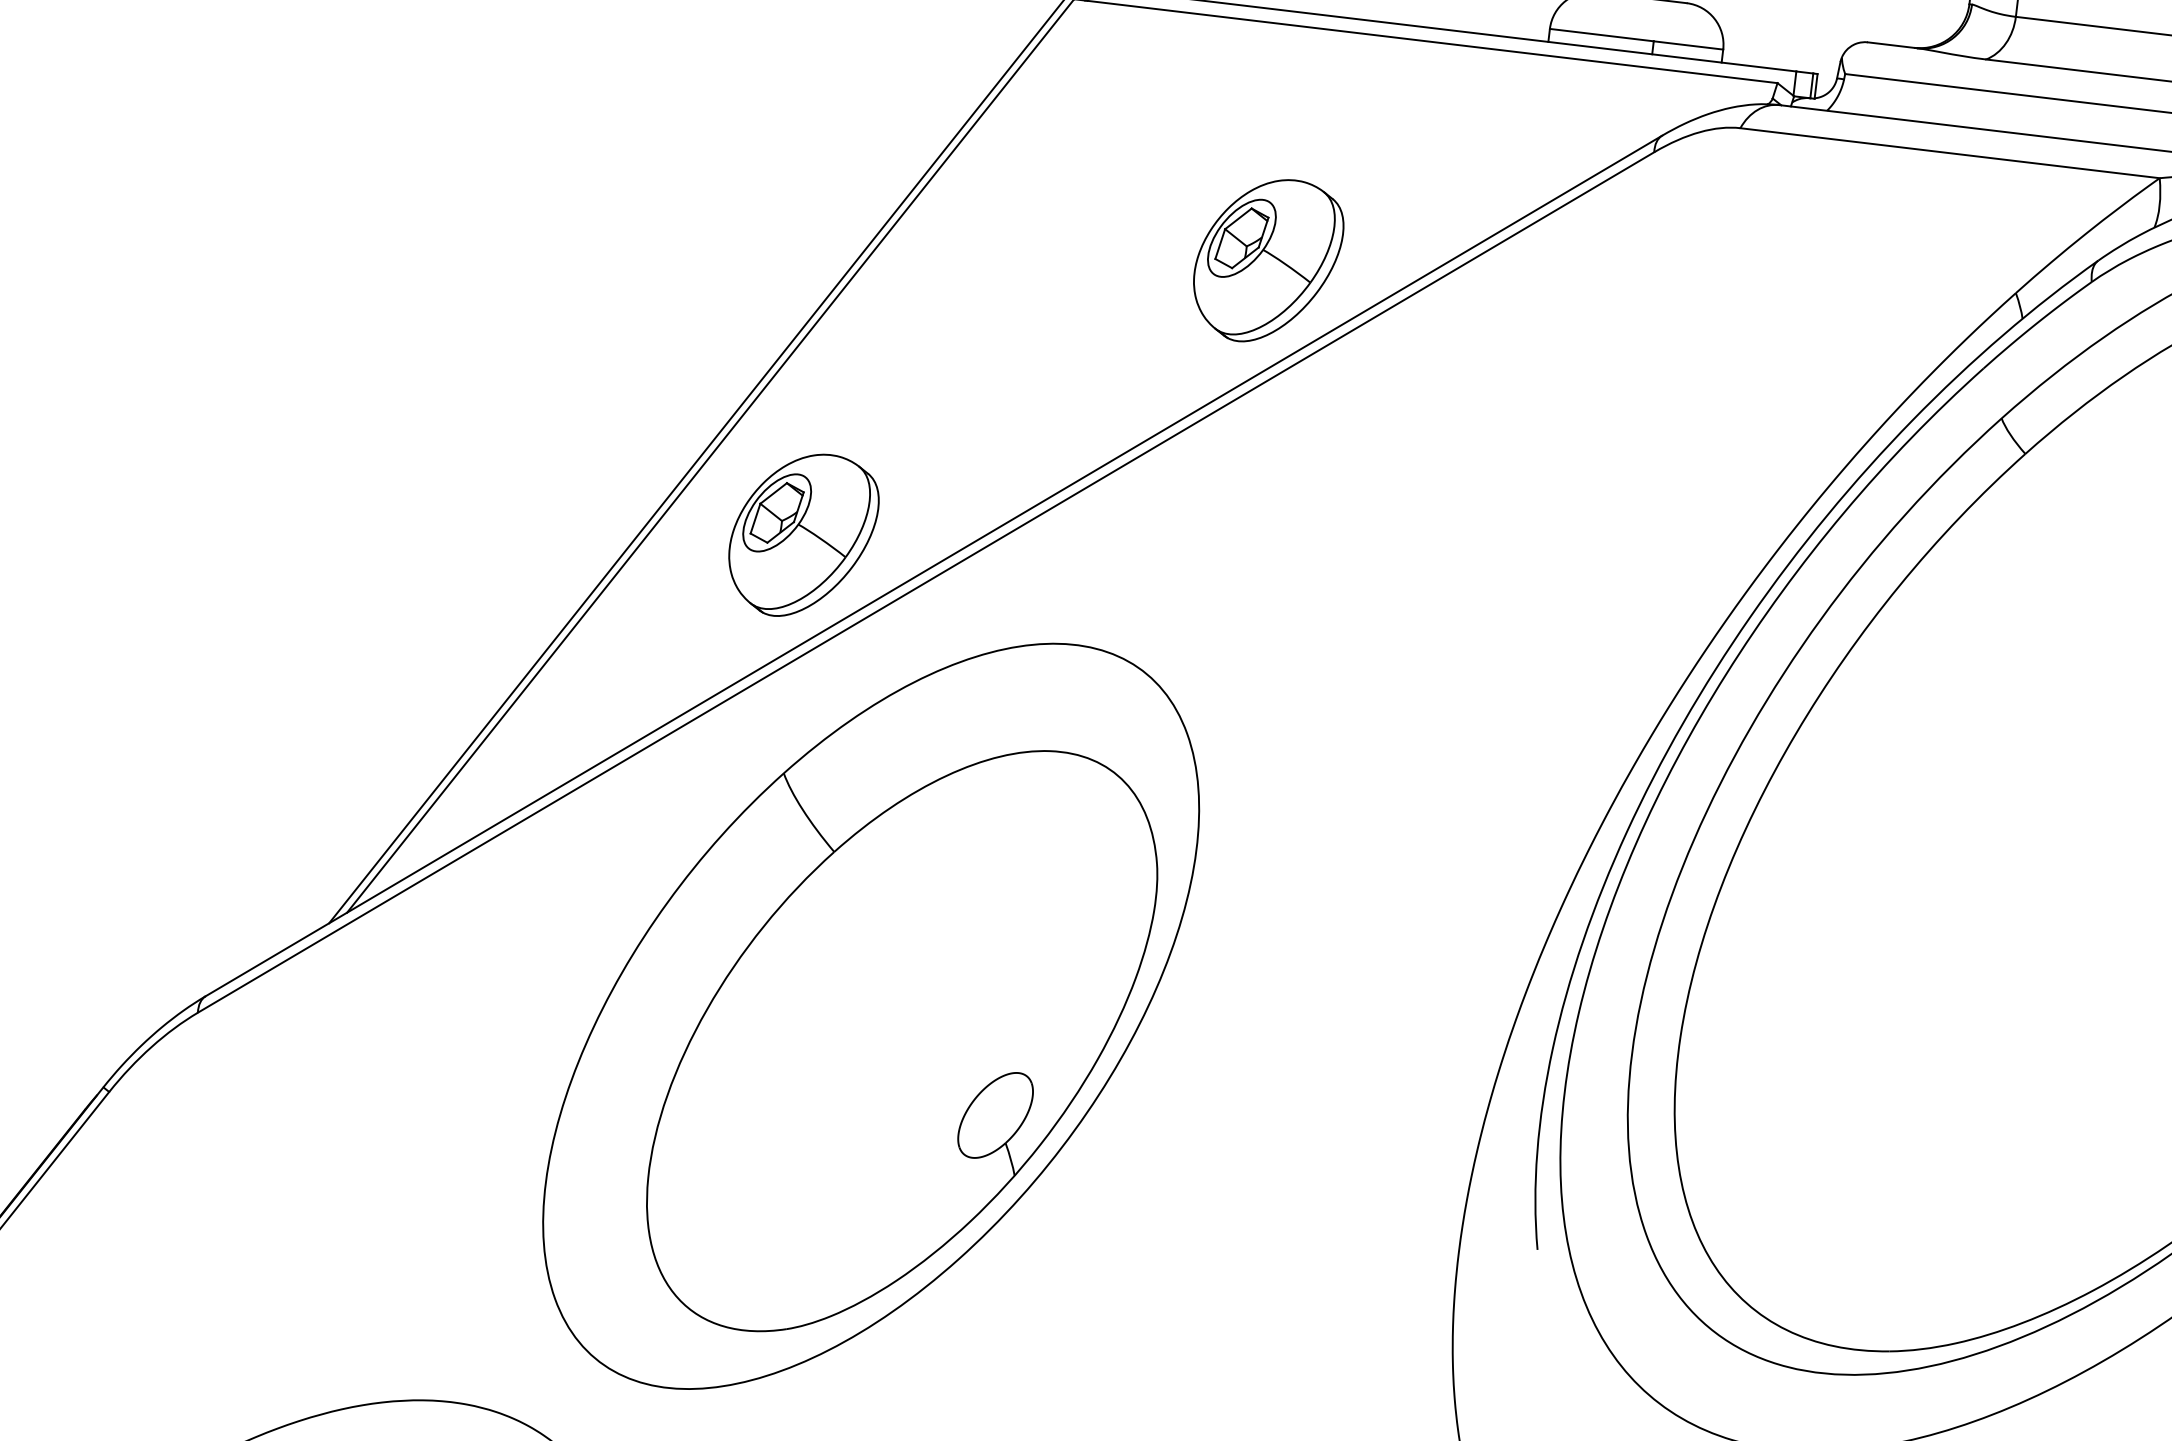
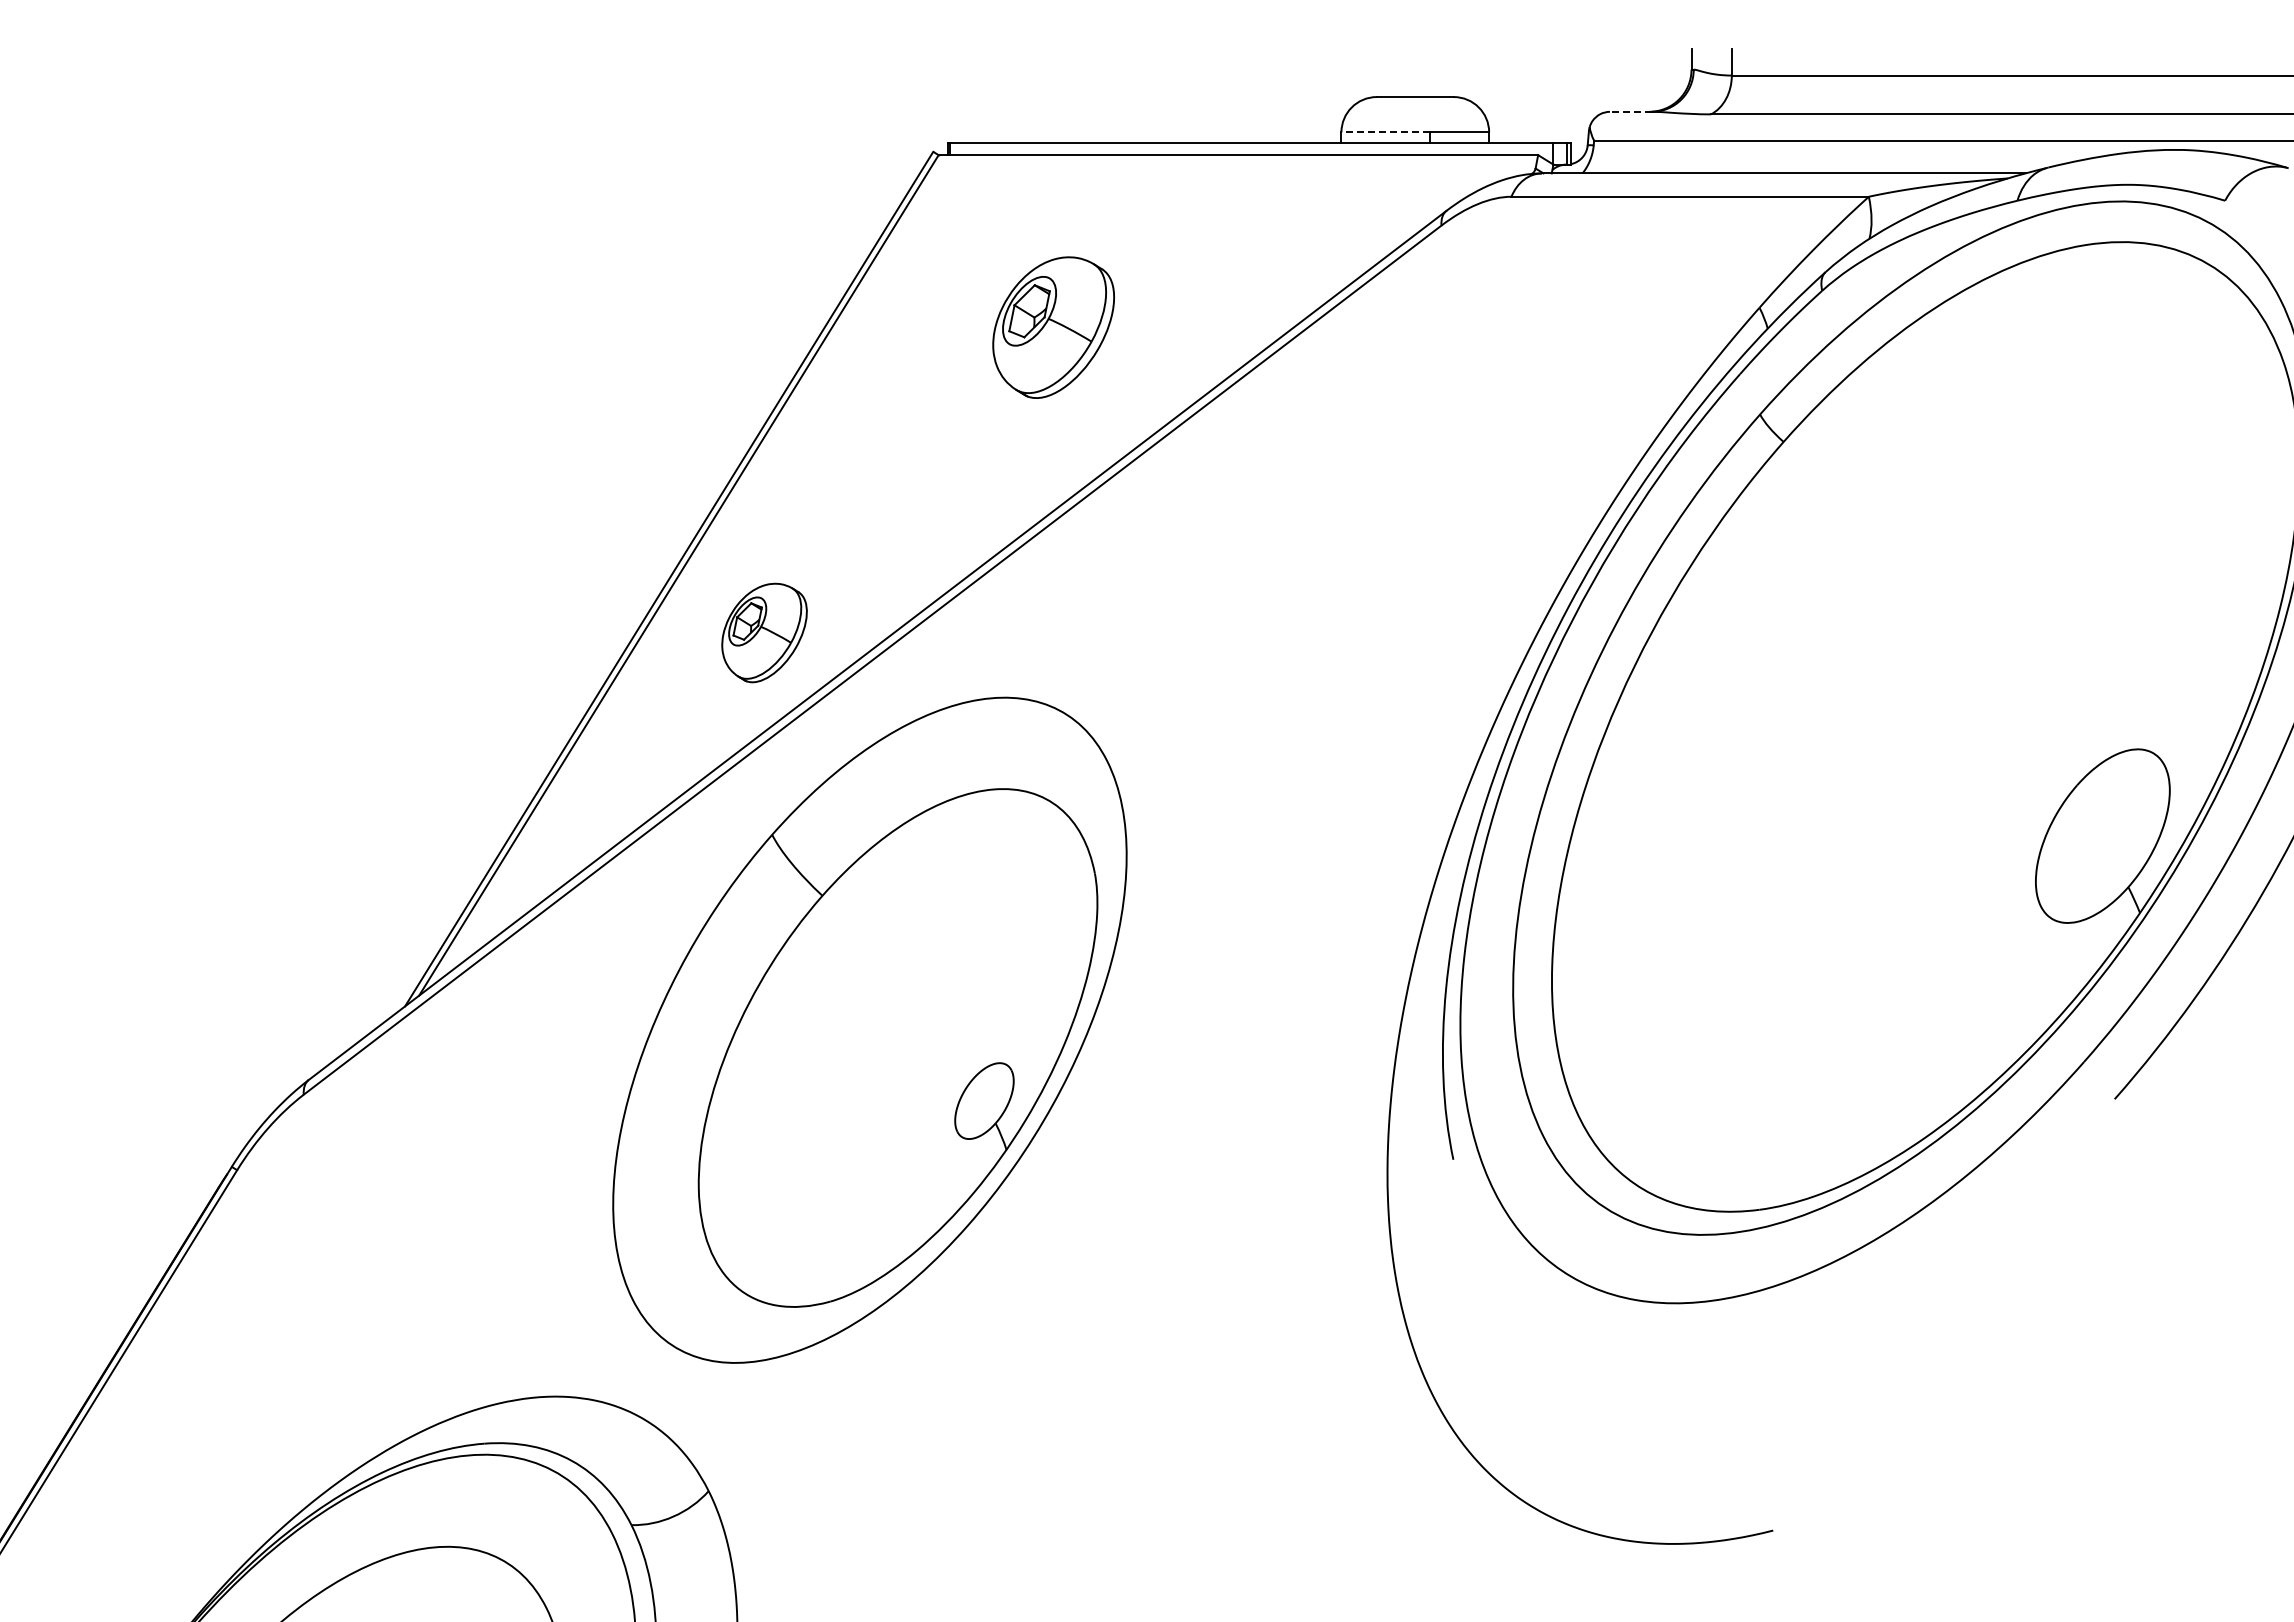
line: (1601, 35) -> (1385, 132), solid -> dashed
line: (1891, 44) -> (1630, 111), solid -> dashed
part: (1267, 260) -> (1053, 327), moved
part: (803, 534) -> (764, 632), size x0.7

